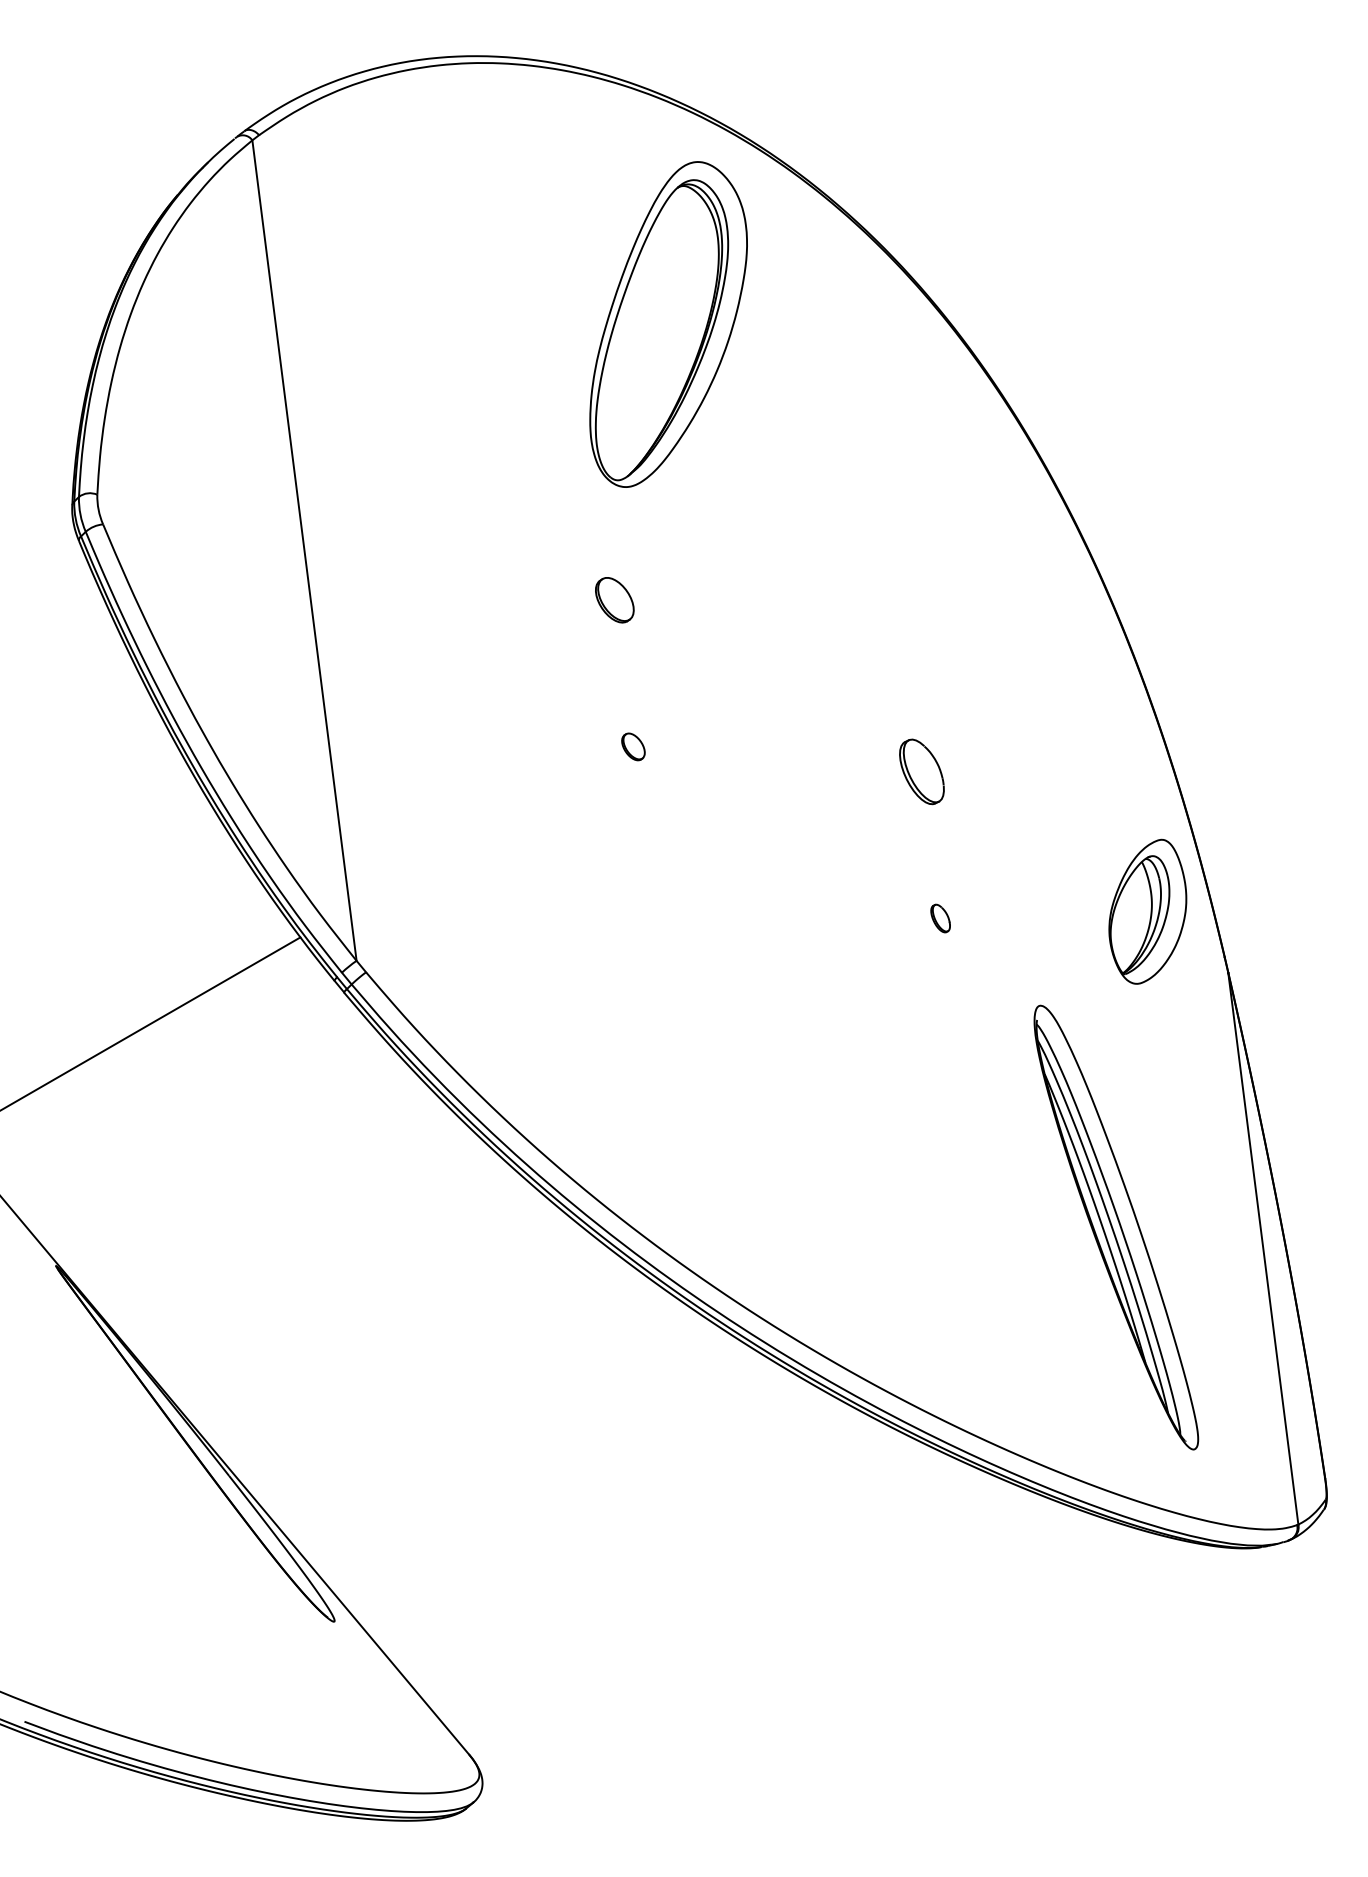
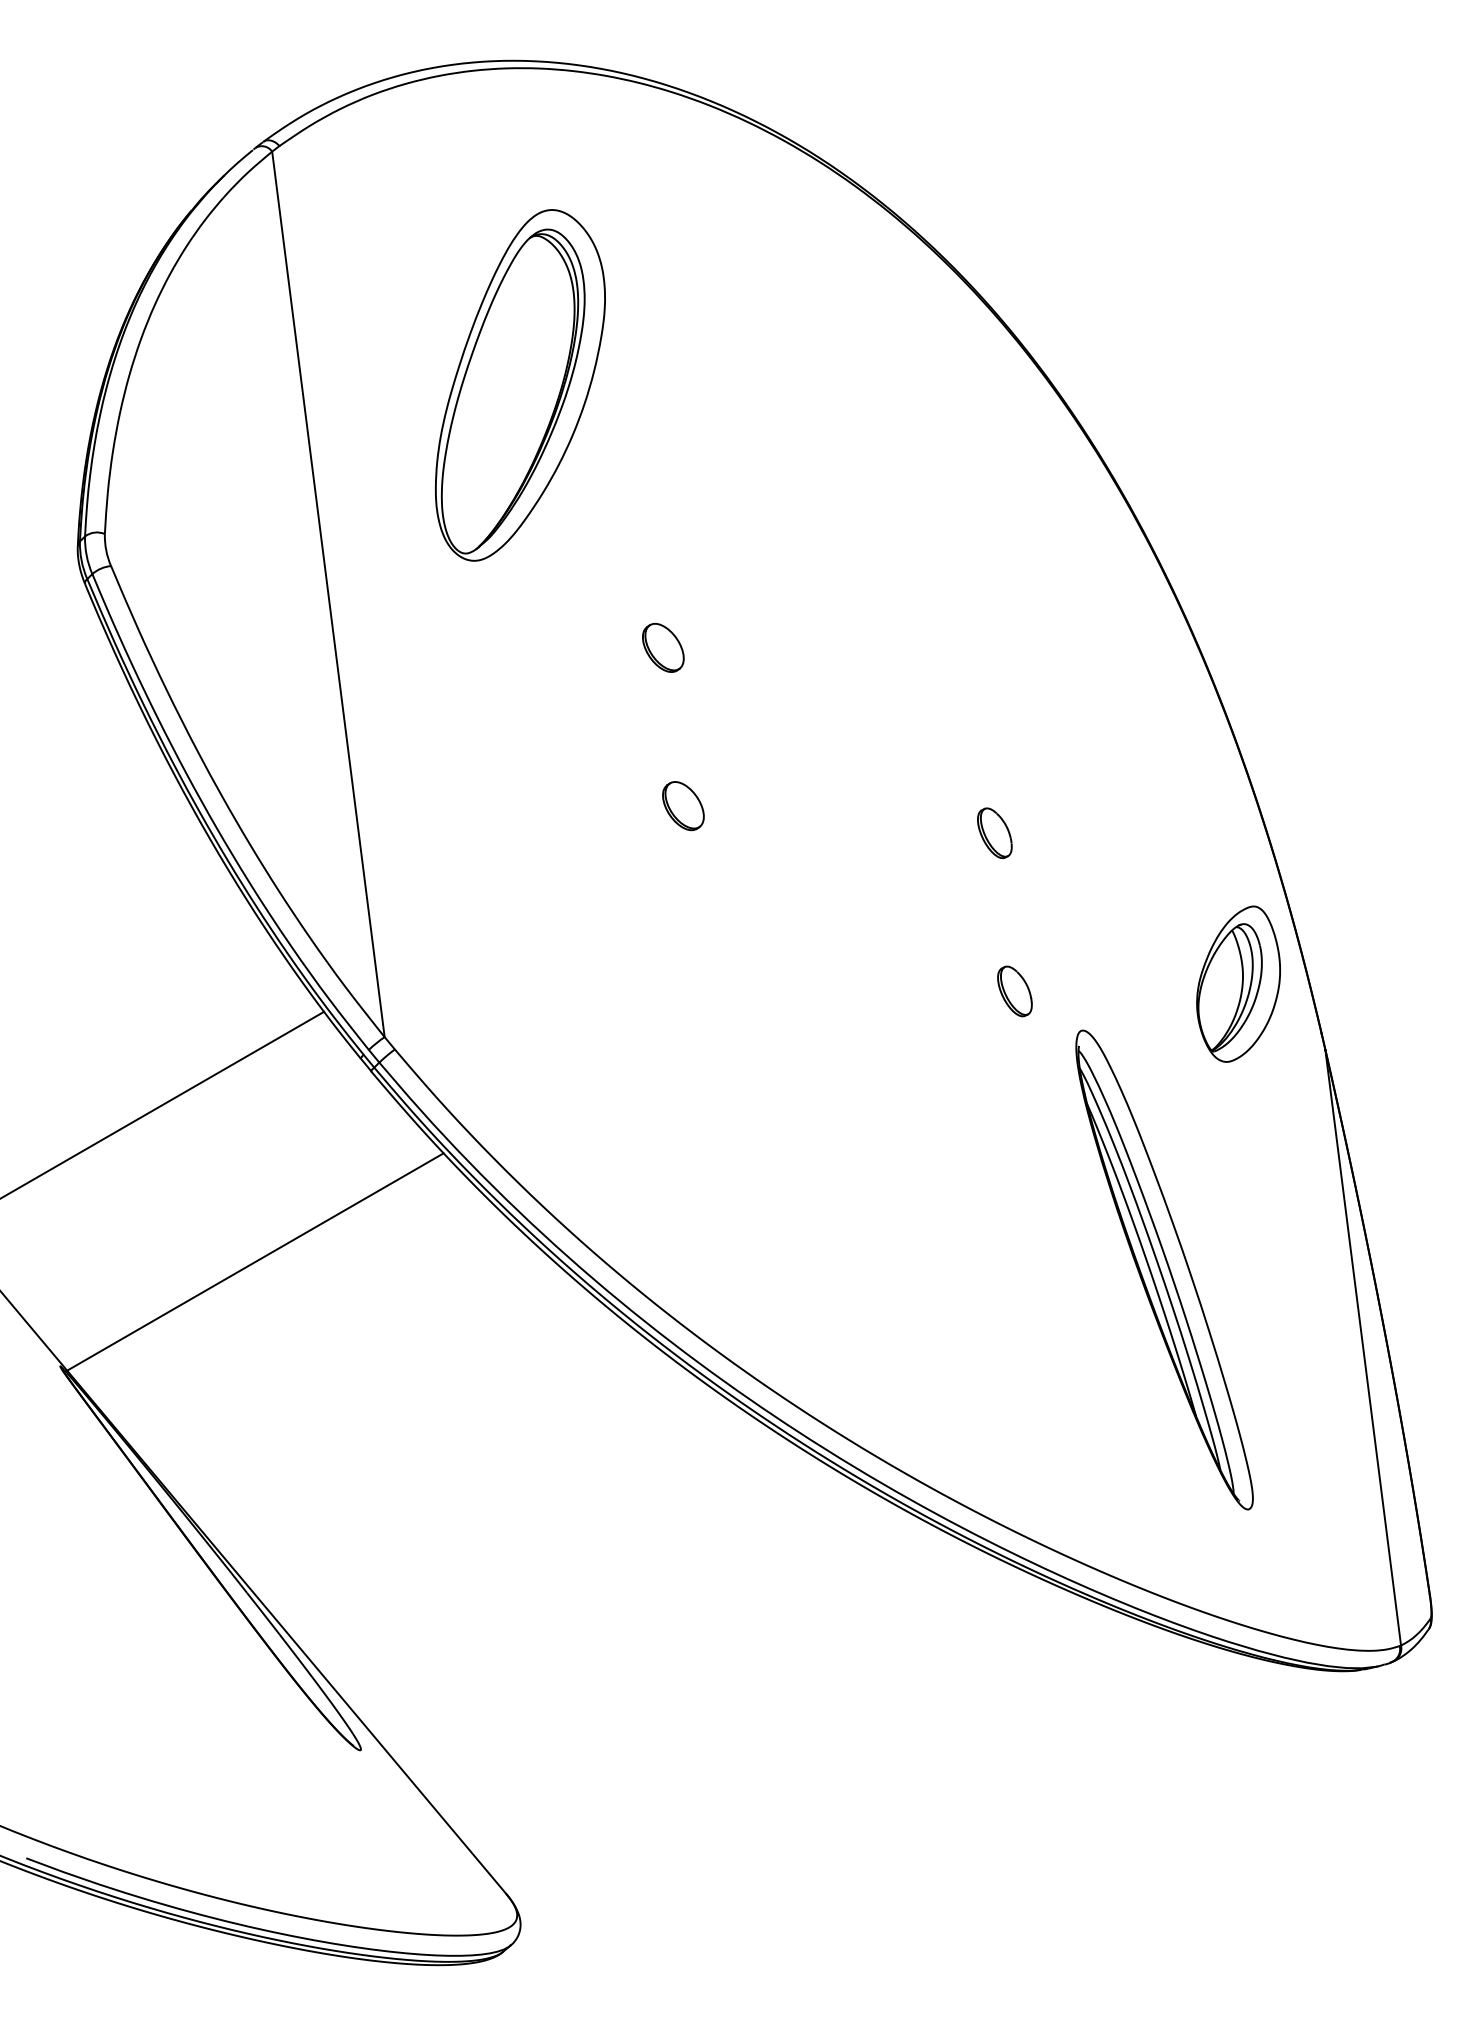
part: (668, 324) -> (520, 385), moved
part: (633, 747) -> (683, 806), size x1.67
part: (921, 772) -> (994, 833), size x0.71
part: (940, 918) -> (1014, 991), size x1.67
line: (236, 1168) -> (255, 1261), added
part: (1116, 1227) -> (1164, 1269), moved

